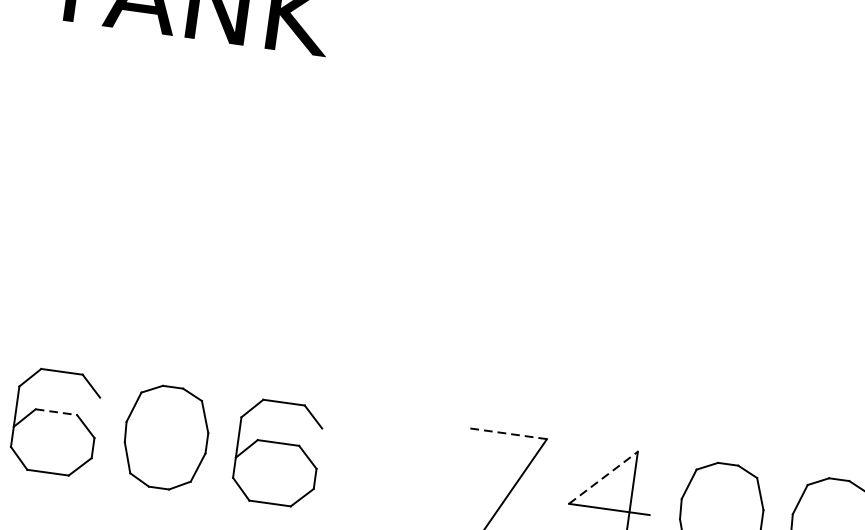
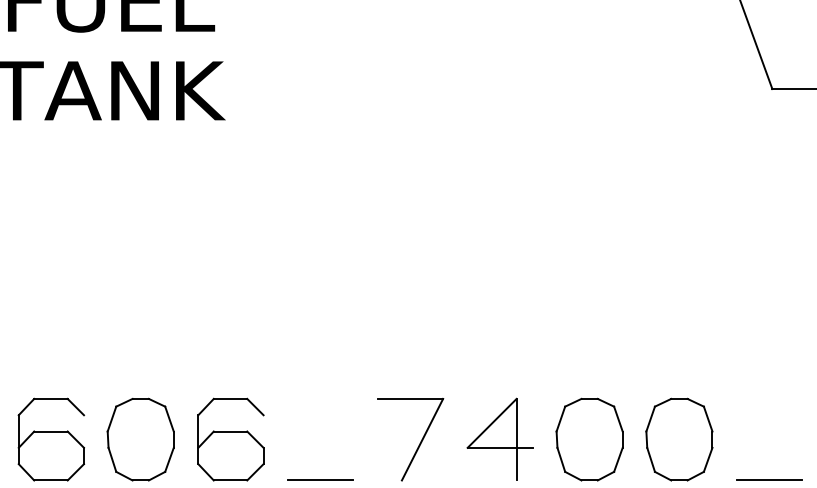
line: (55, 412) -> (50, 431), dashed -> solid
line: (506, 433) -> (410, 398), dashed -> solid
line: (603, 478) -> (492, 423), dashed -> solid
line: (381, 518) -> (320, 480), added

